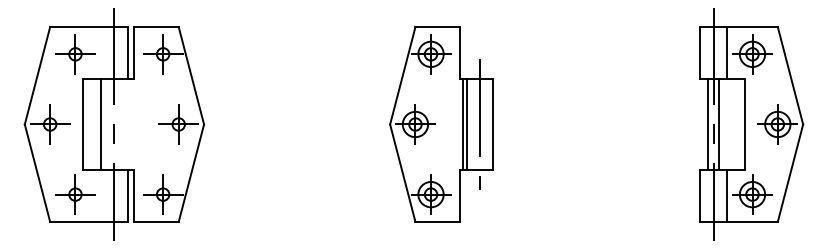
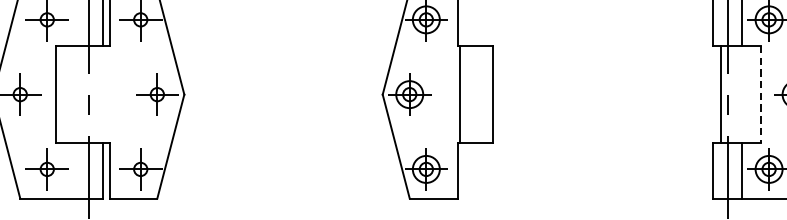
line: (100, 124) -> (73, 94), removed
line: (466, 124) -> (464, 94), removed
line: (479, 124) -> (478, 94), removed
line: (719, 124) -> (733, 94), removed
line: (744, 124) -> (760, 94), solid -> dashed

